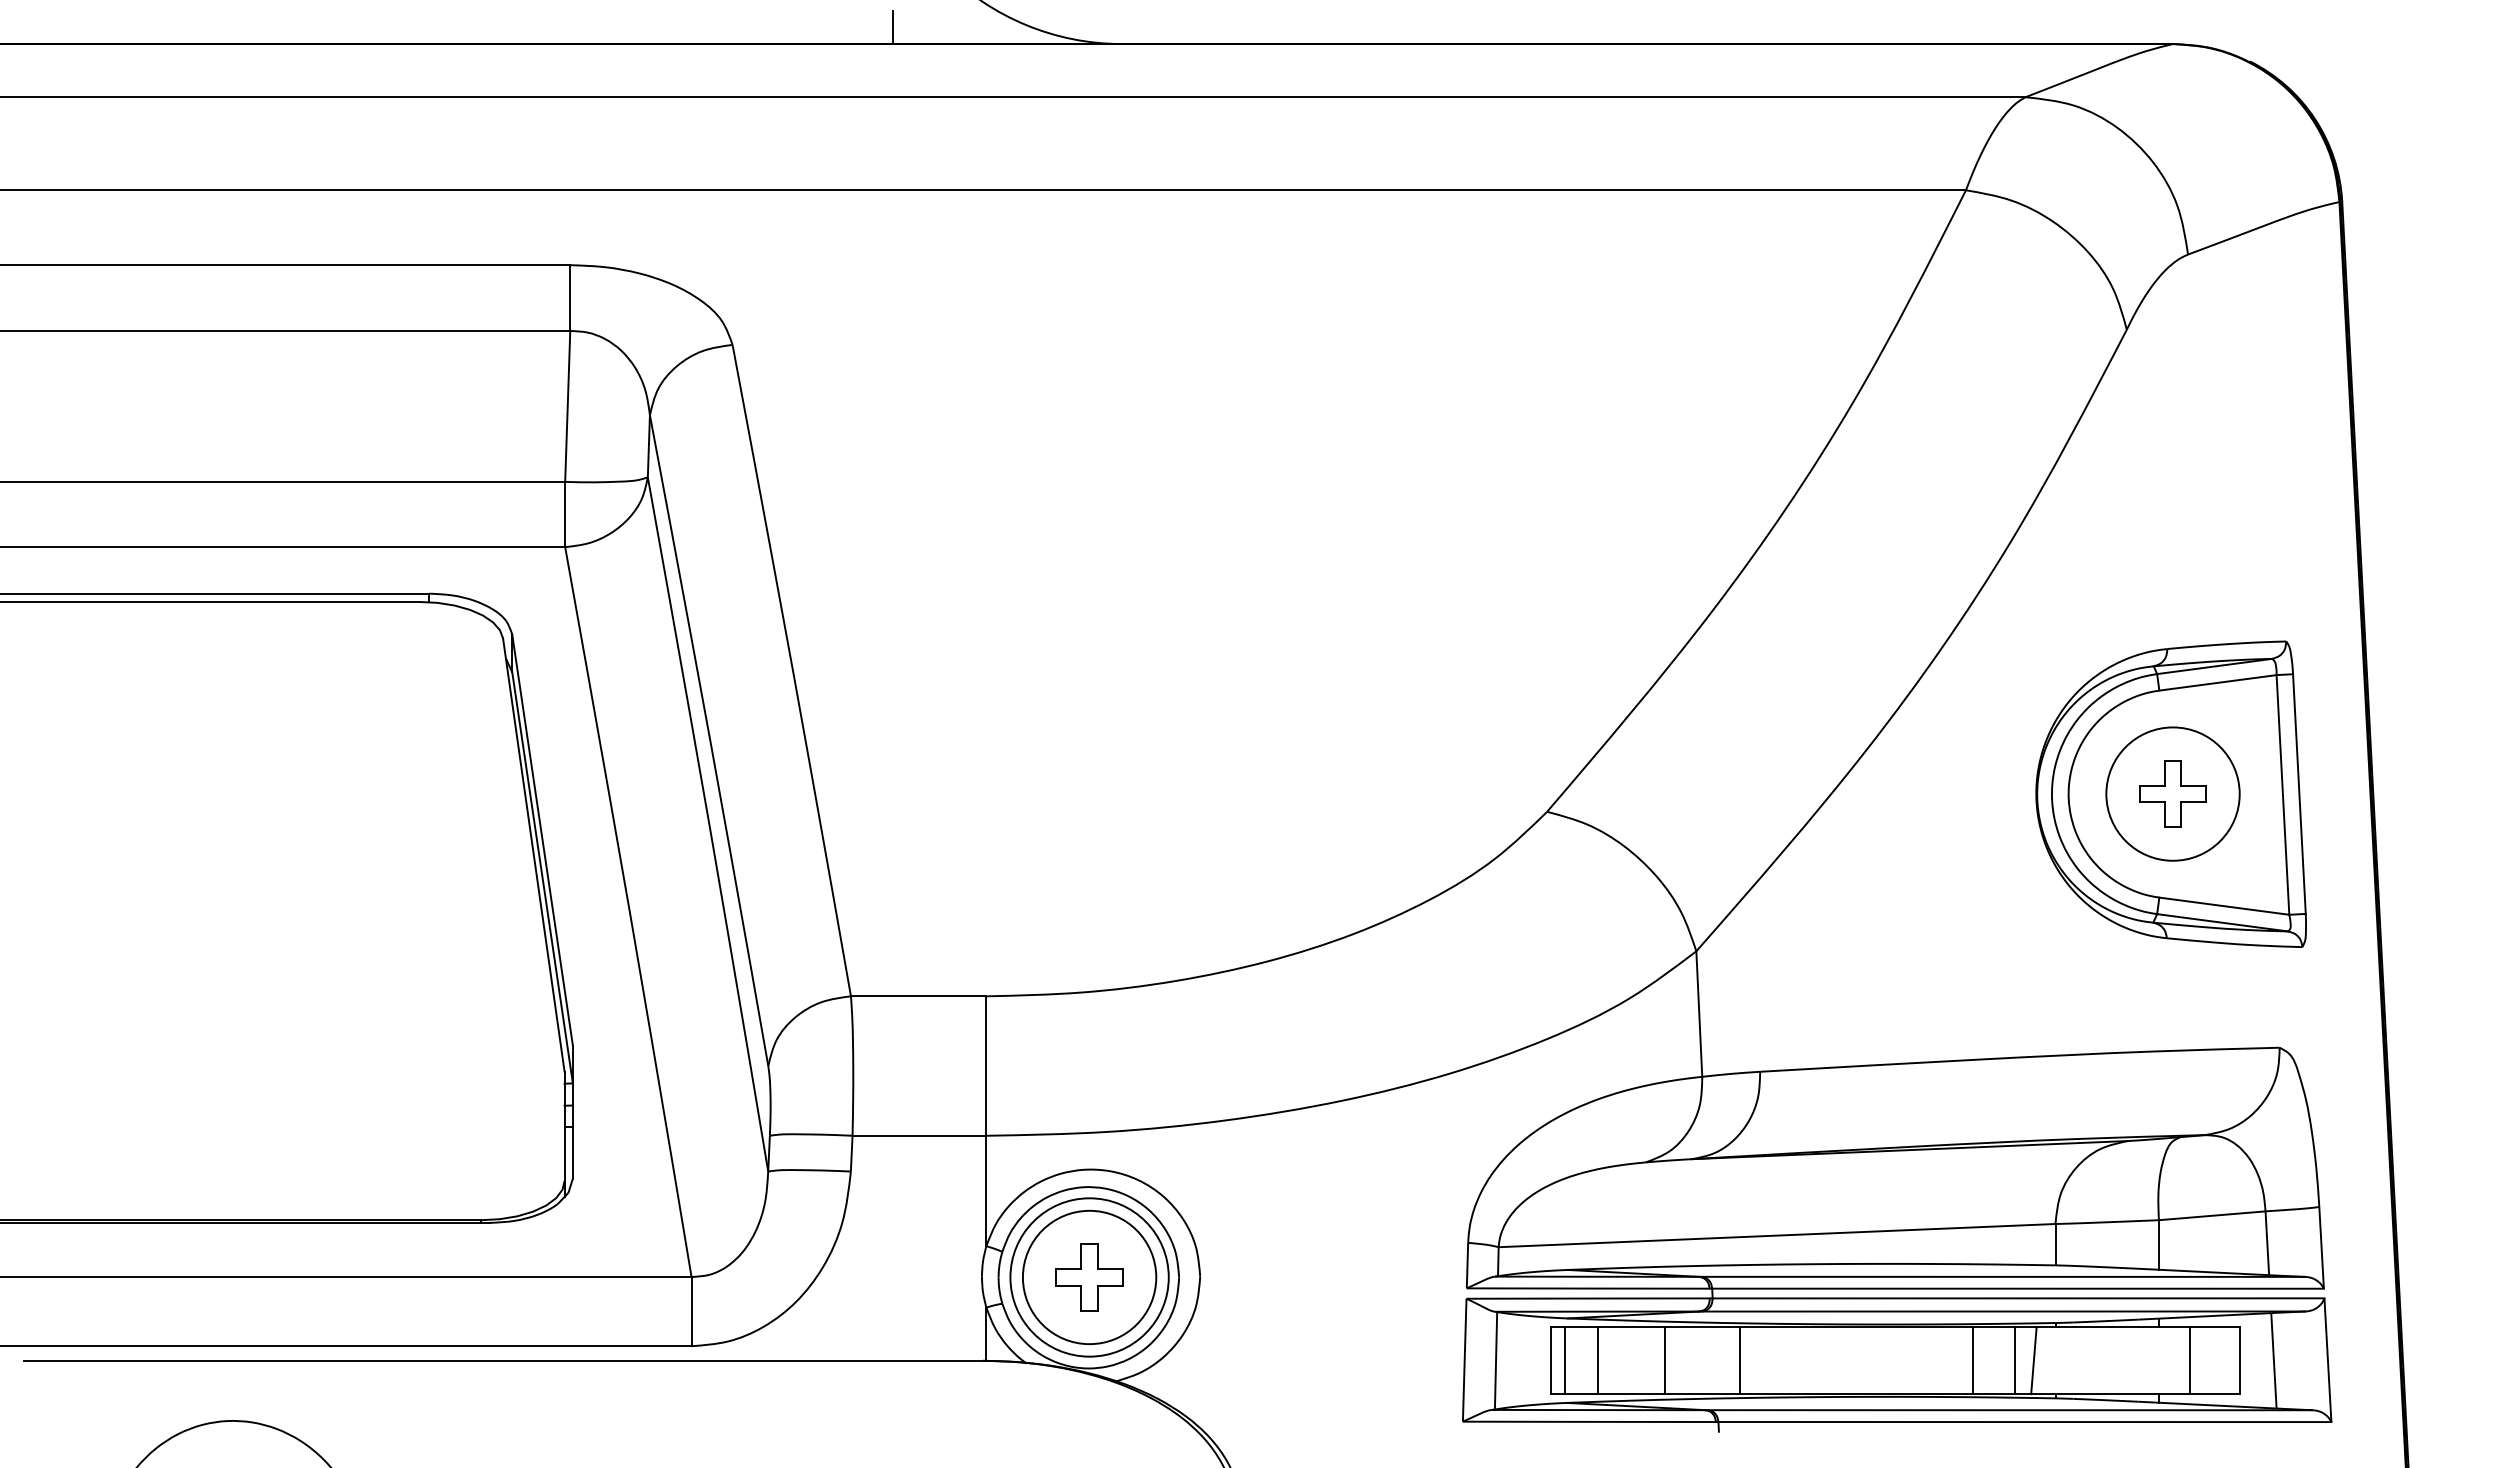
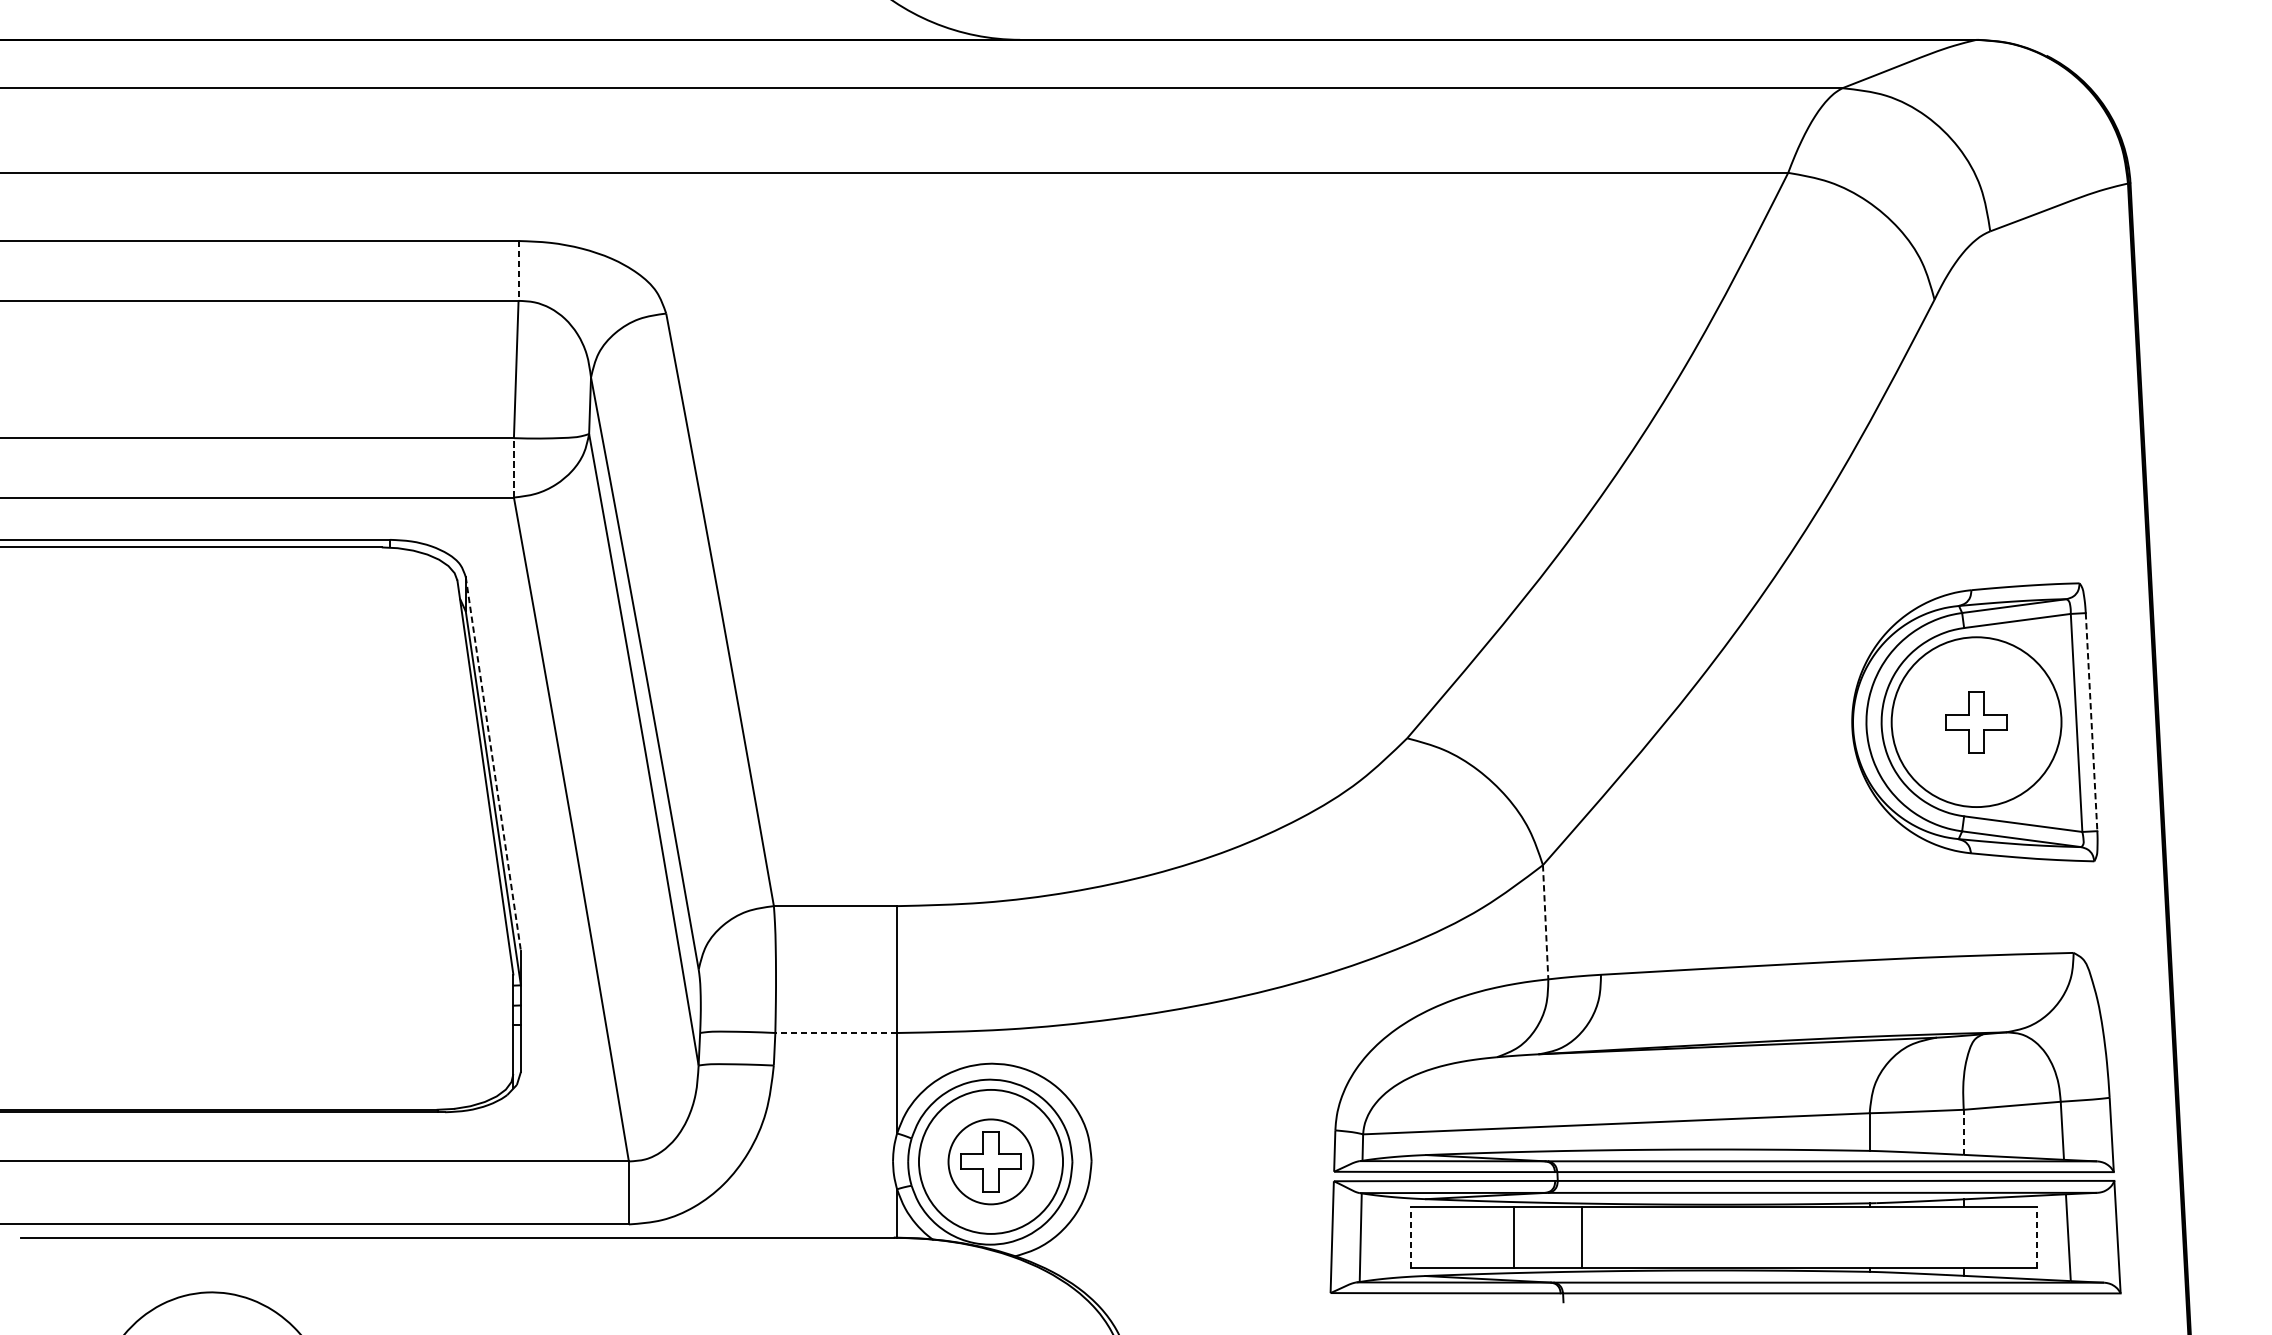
line: (893, 27) -> (812, 24), removed
line: (570, 298) -> (518, 271), solid -> dashed
line: (565, 514) -> (514, 467), solid -> dashed
circle: (2172, 793) -> (1976, 721), size x1.4
line: (2299, 794) -> (2091, 722), solid -> dashed
line: (542, 840) -> (493, 764), solid -> dashed
line: (1699, 1014) -> (1545, 922), solid -> dashed
line: (919, 1135) -> (836, 1032), solid -> dashed
line: (2158, 1244) -> (1963, 1131), solid -> dashed
circle: (1089, 1277) -> (990, 1161), size x0.7
line: (1551, 1360) -> (1411, 1237), solid -> dashed
line: (1564, 1360) -> (1423, 1237), removed
line: (1597, 1360) -> (1453, 1237), removed
line: (1973, 1360) -> (1795, 1237), removed
line: (2014, 1360) -> (1832, 1237), removed
line: (2033, 1360) -> (1849, 1237), removed
line: (2189, 1360) -> (1991, 1237), removed
line: (2239, 1360) -> (2037, 1237), solid -> dashed

